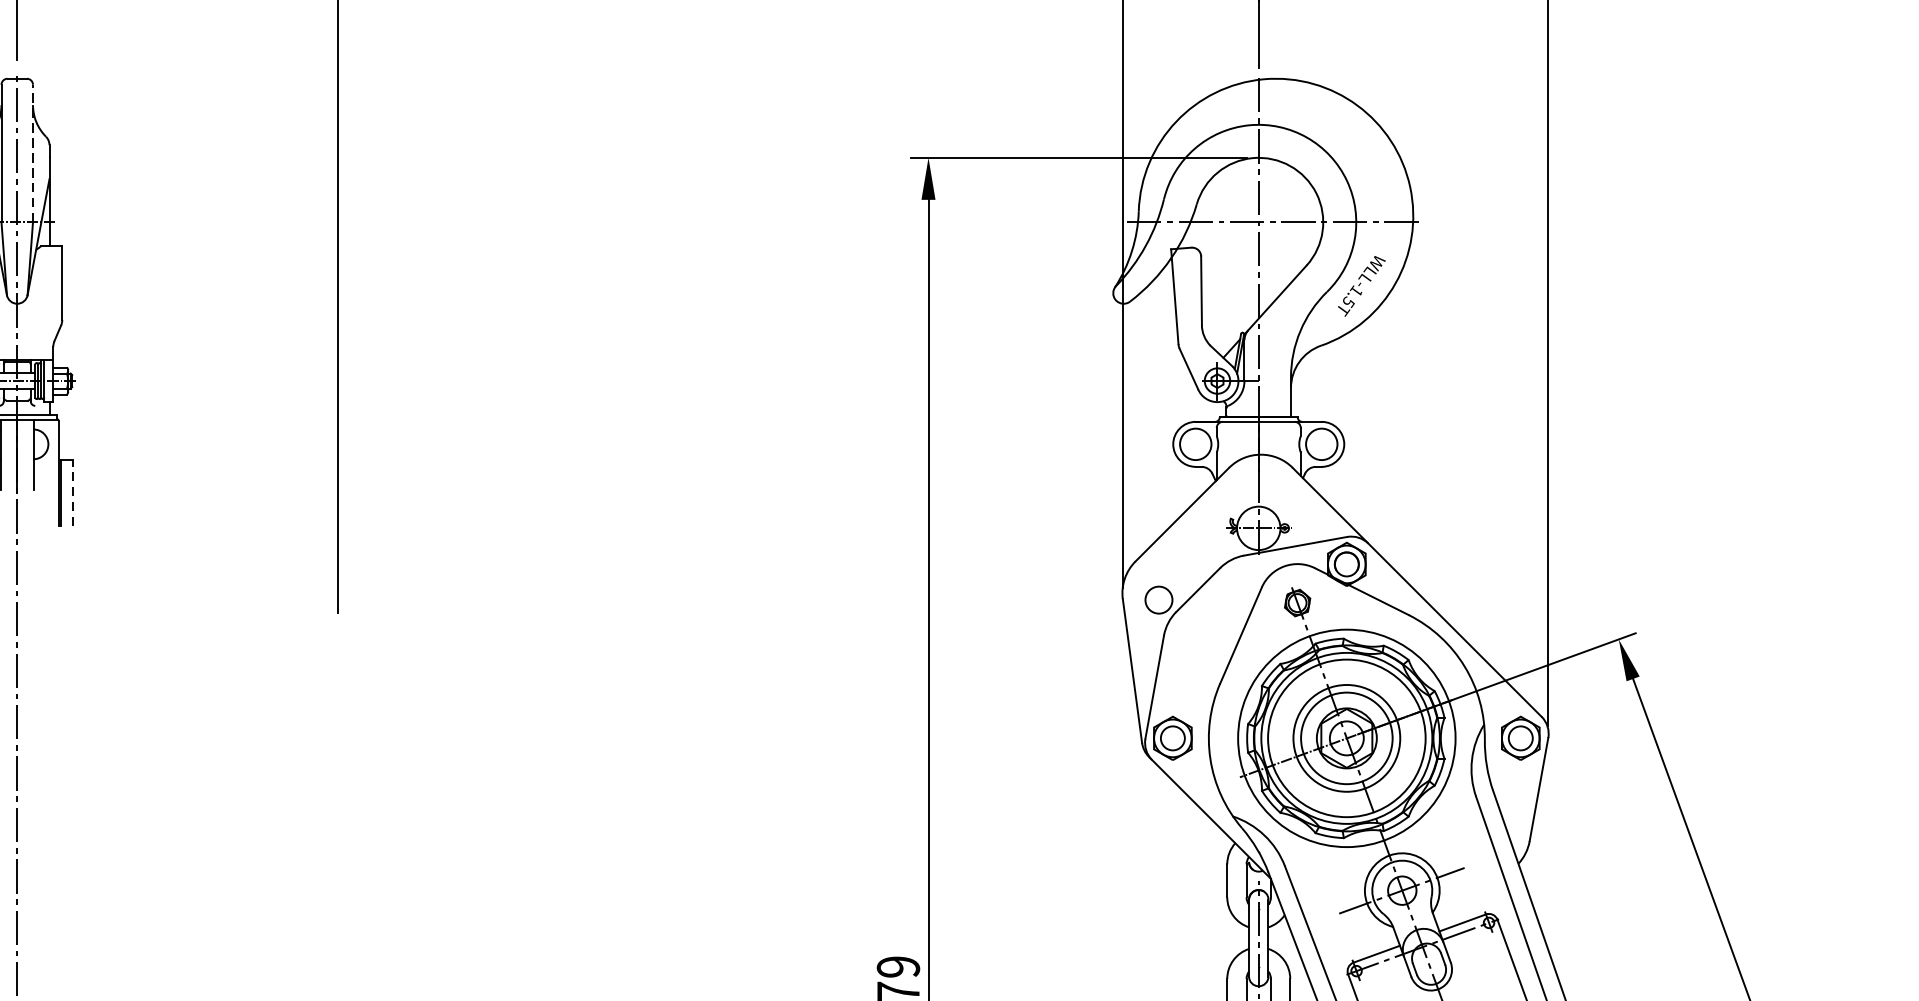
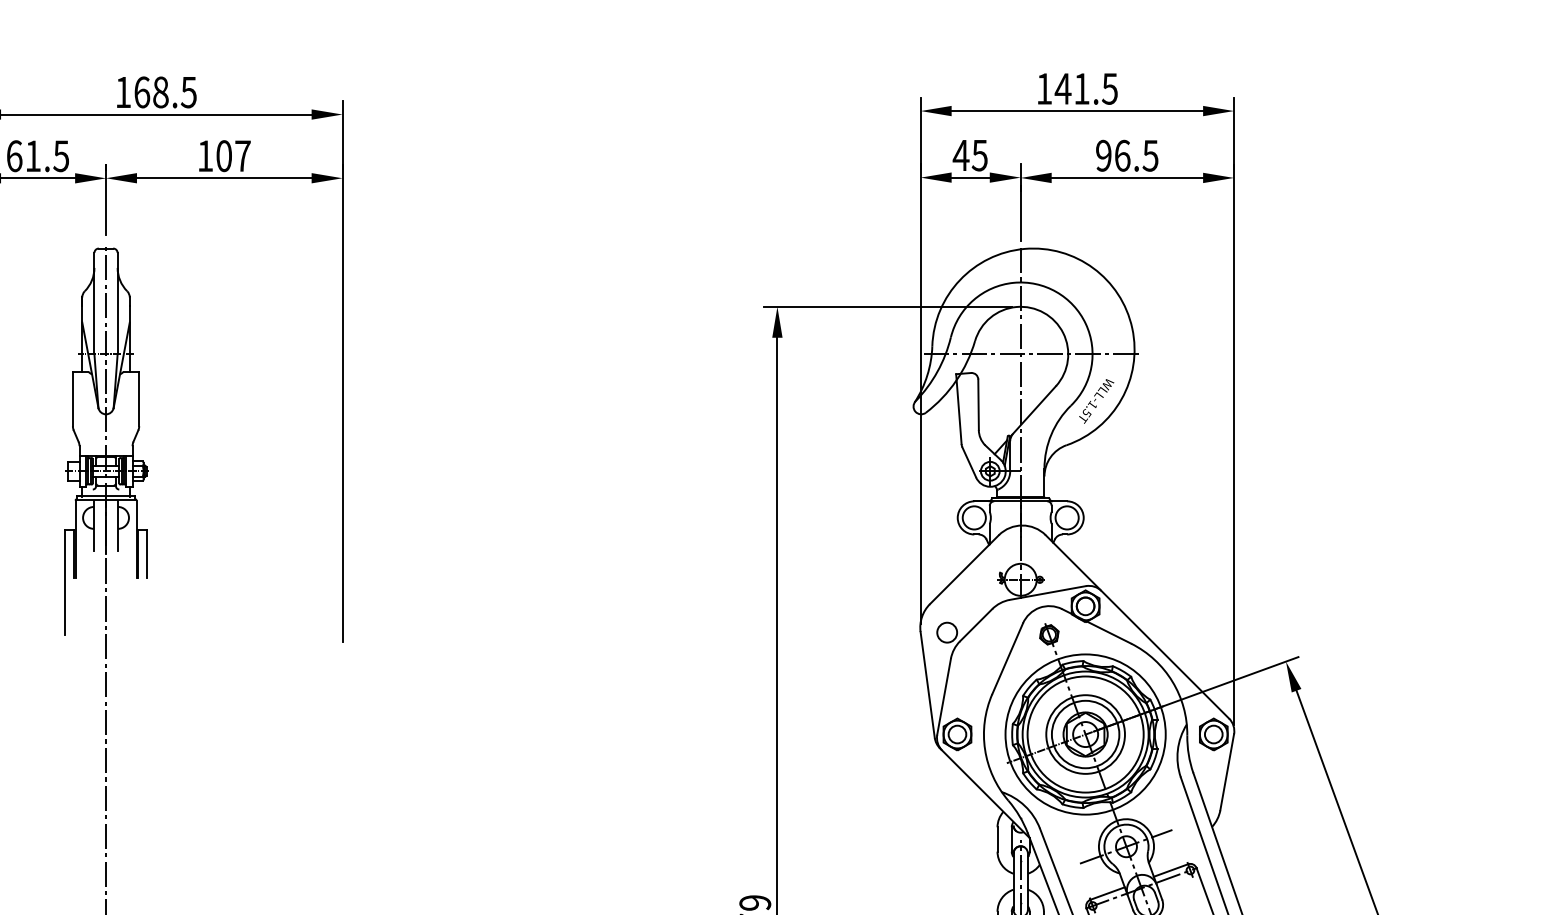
line: (32, 153) -> (117, 303), dashed -> solid
line: (72, 492) -> (146, 553), dashed -> solid

